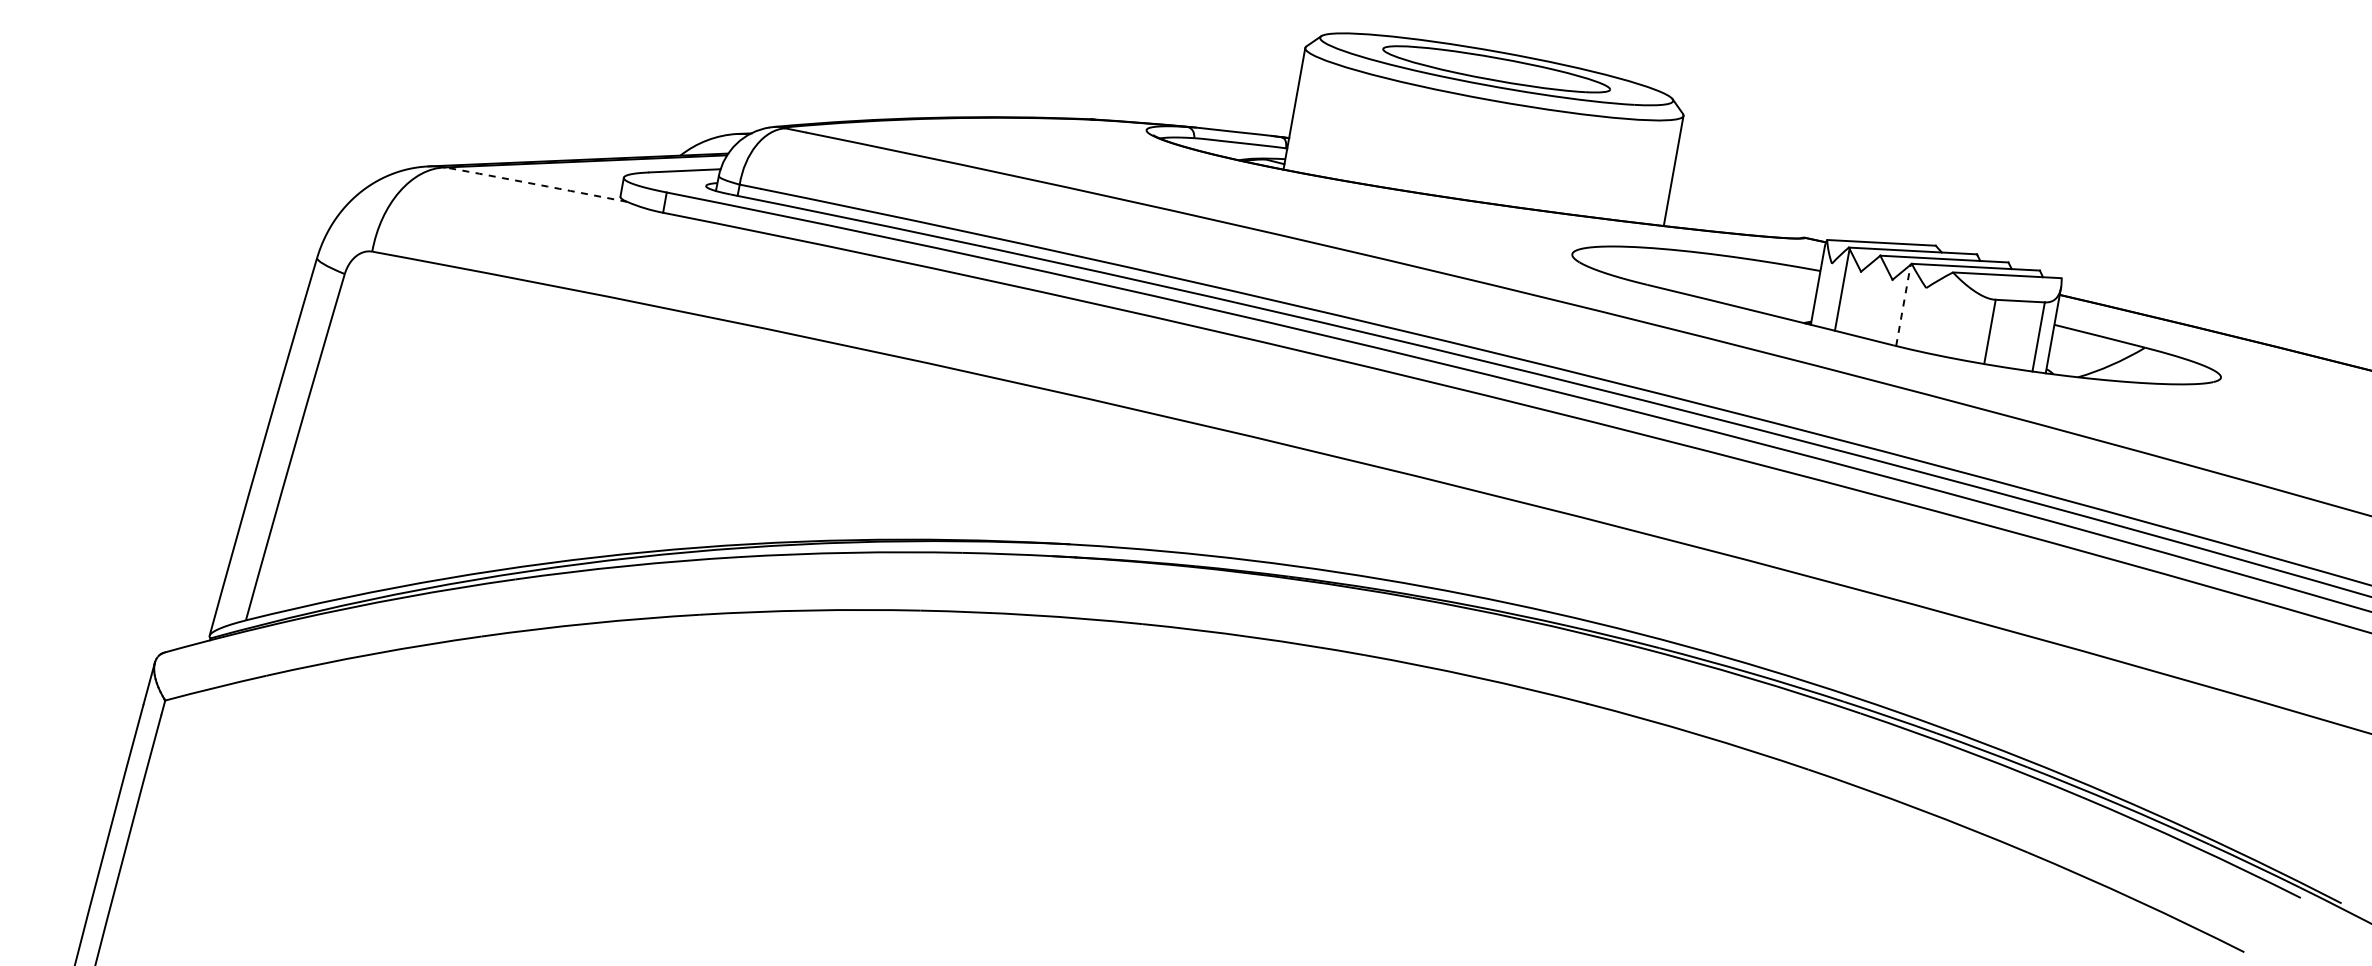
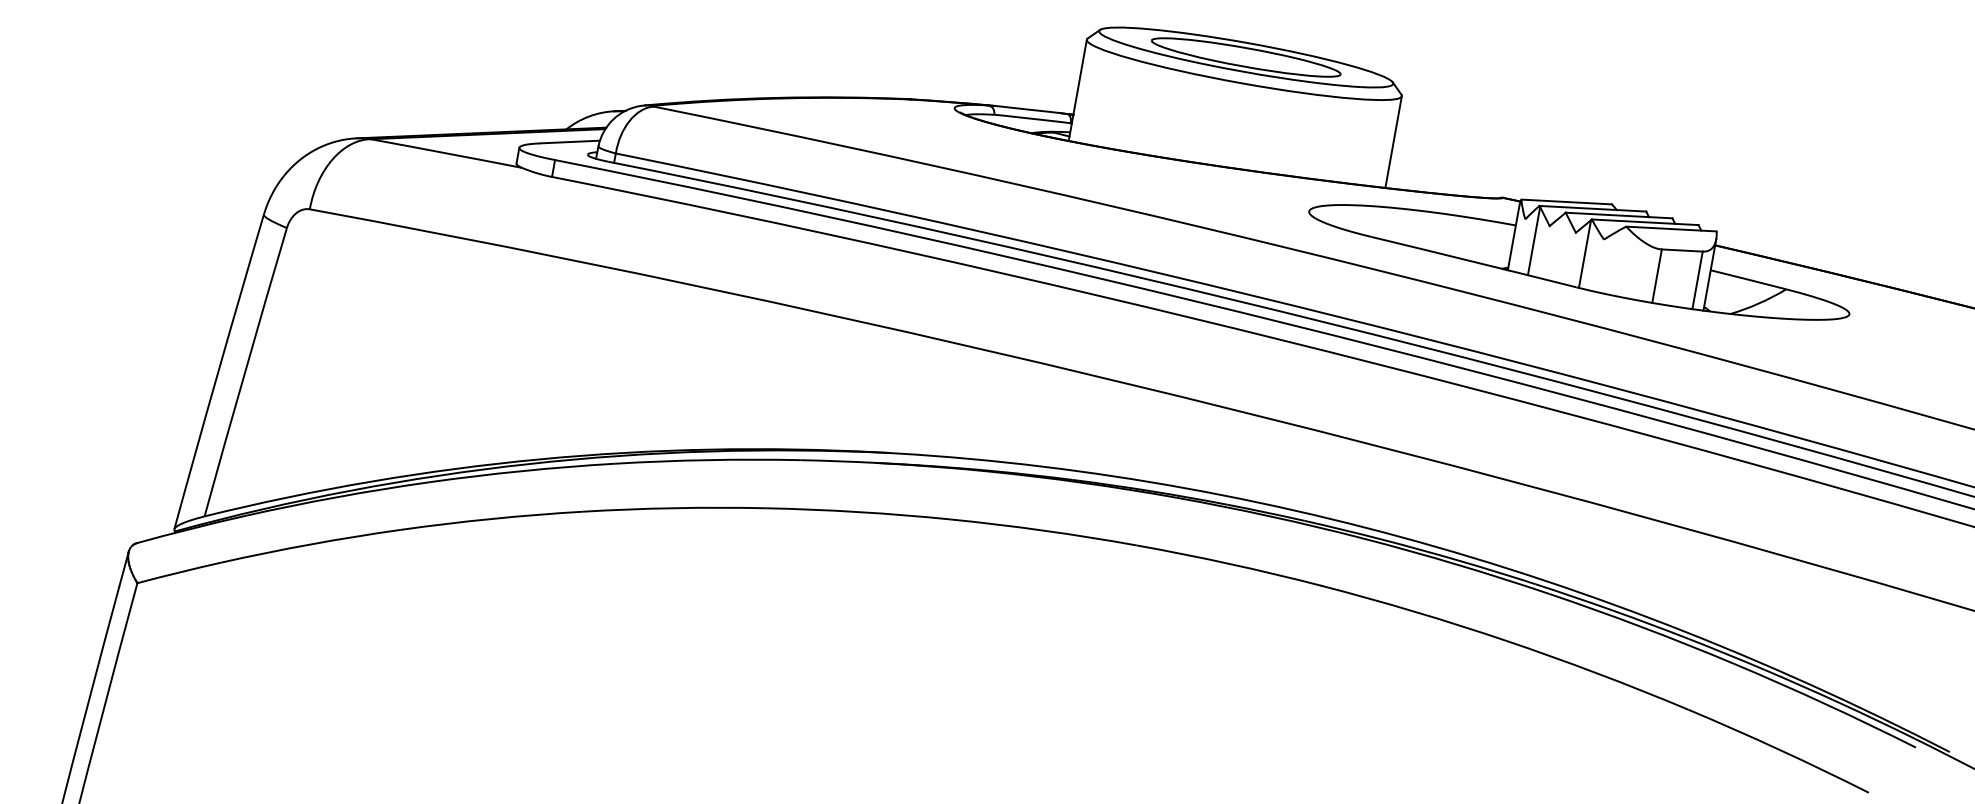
arc: (536, 184) -> (446, 153), dashed -> solid
line: (1903, 304) -> (1585, 253), dashed -> solid

